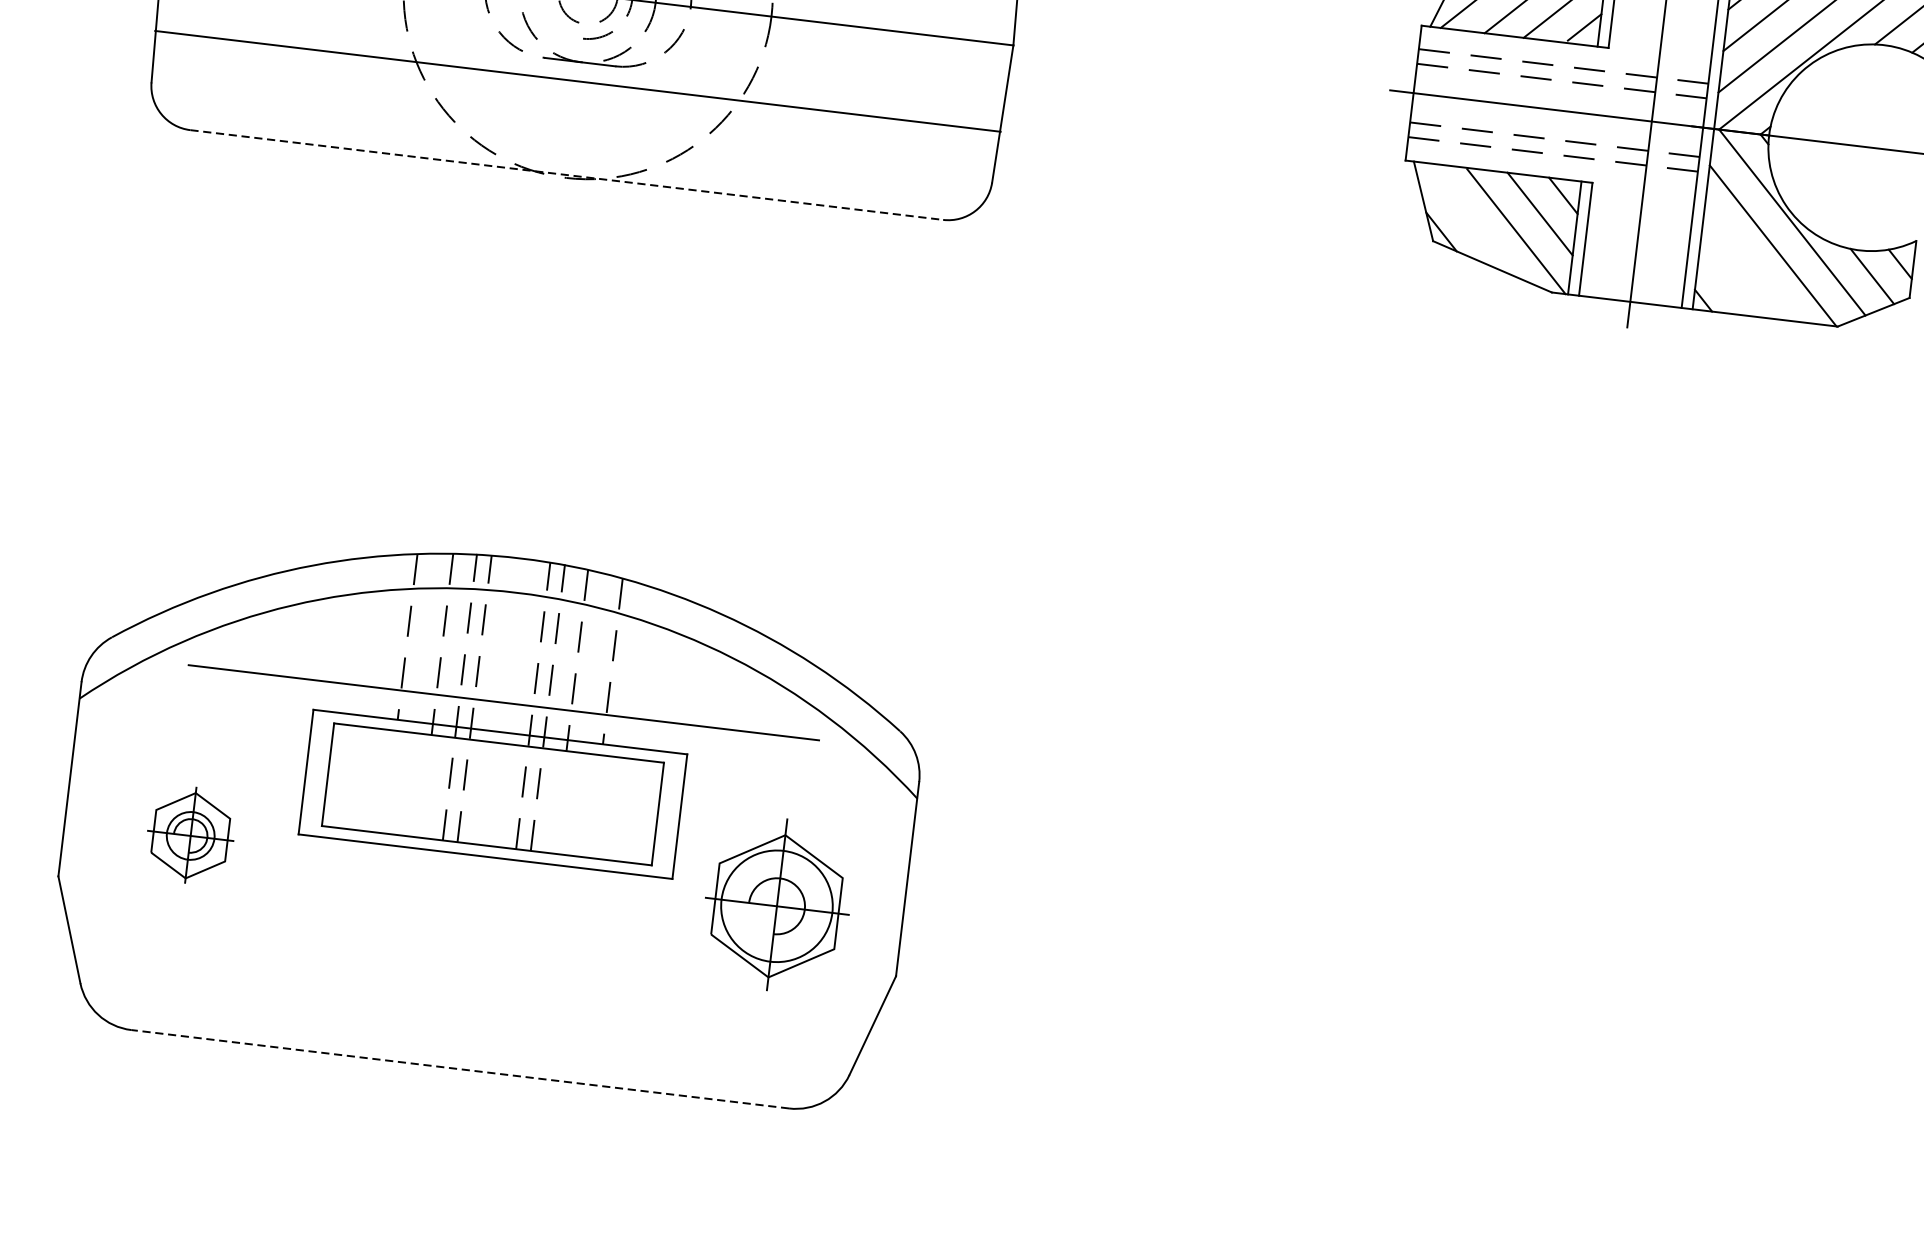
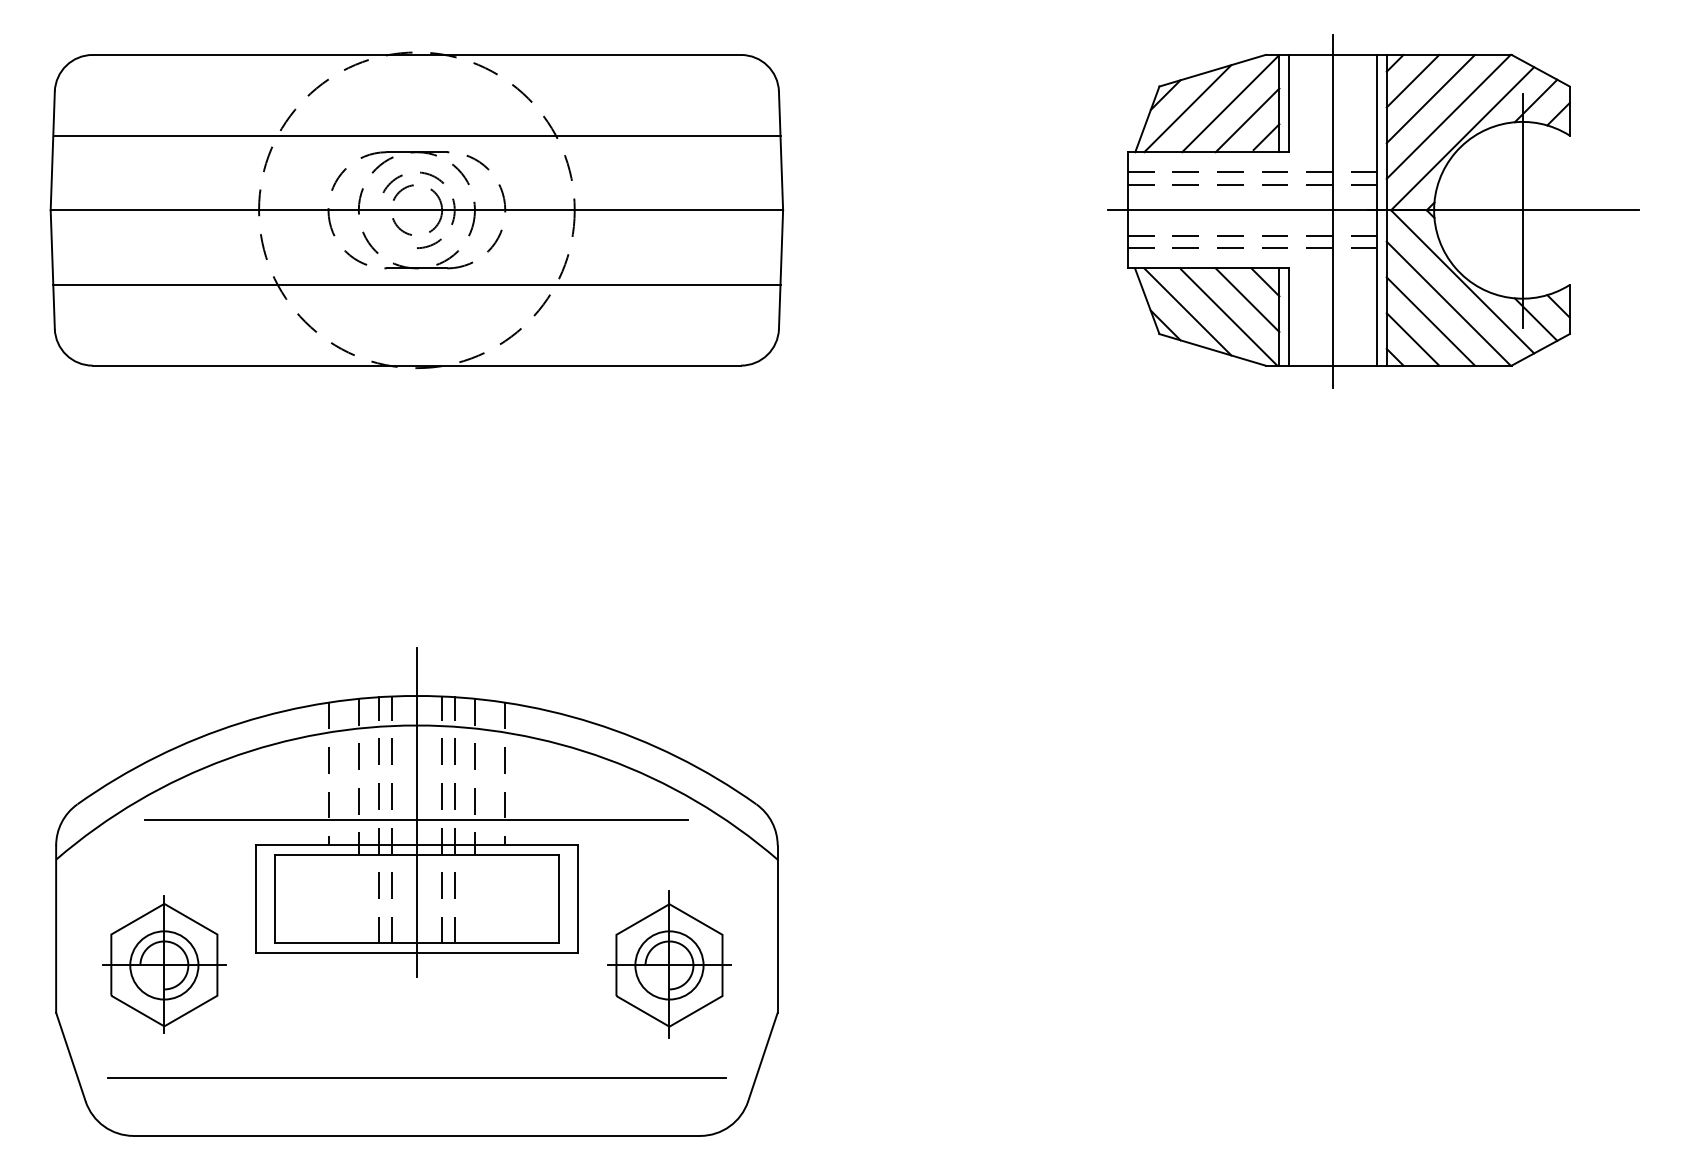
line: (1871, 149) -> (1522, 211), added
line: (567, 174) -> (417, 365), dashed -> solid
line: (1468, 218) -> (1187, 311), added
line: (1749, 264) -> (1430, 321), added
line: (1726, 282) -> (1412, 339), added
line: (504, 693) -> (416, 812), added
part: (190, 835) -> (164, 964), size x1.67
circle: (776, 906) -> (669, 965), size x0.71
line: (467, 1001) -> (416, 1077), added
line: (459, 1068) -> (416, 1135), dashed -> solid

